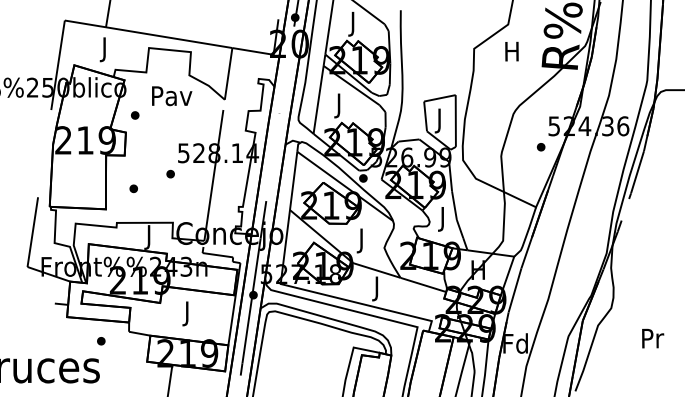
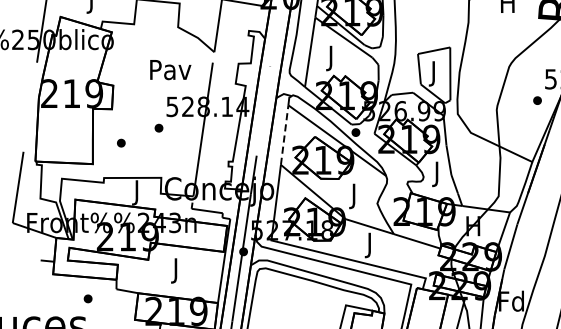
text: (172, 96) -> (171, 70), moved
part: (135, 115) -> (123, 68), removed
line: (293, 180) -> (284, 134), solid -> dashed

